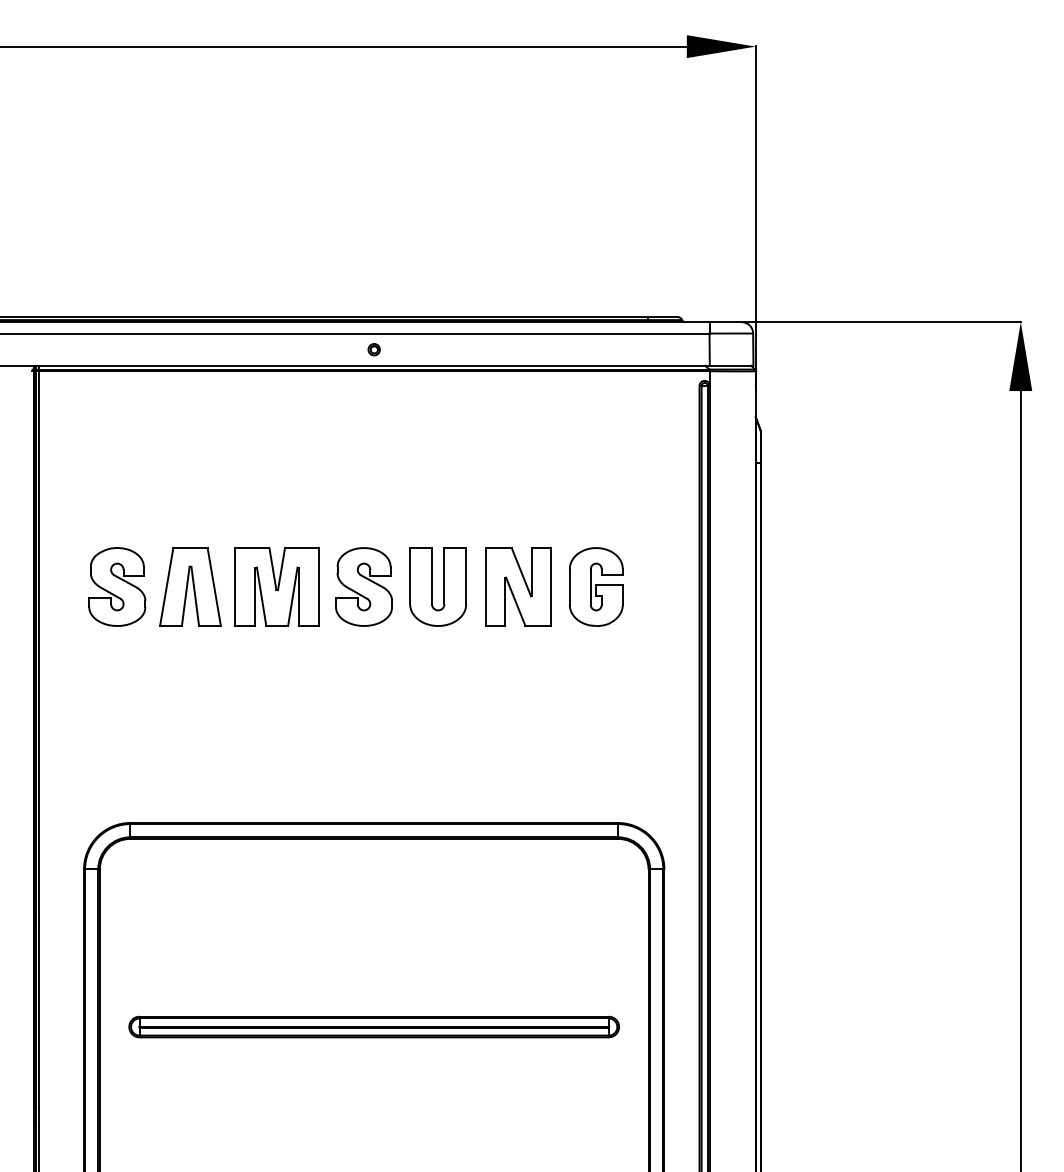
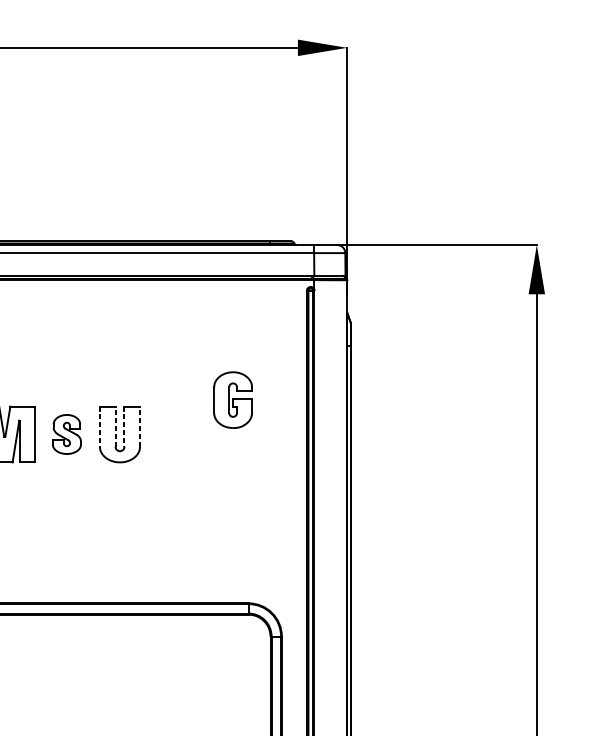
part: (373, 349) -> (73, 264), removed
line: (431, 575) -> (115, 426), solid -> dashed
line: (466, 575) -> (140, 426), solid -> dashed
line: (410, 576) -> (100, 426), solid -> dashed
line: (444, 576) -> (124, 426), solid -> dashed
part: (363, 586) -> (66, 434), size x0.7
part: (518, 586) -> (177, 434), removed
part: (595, 586) -> (232, 399), moved

